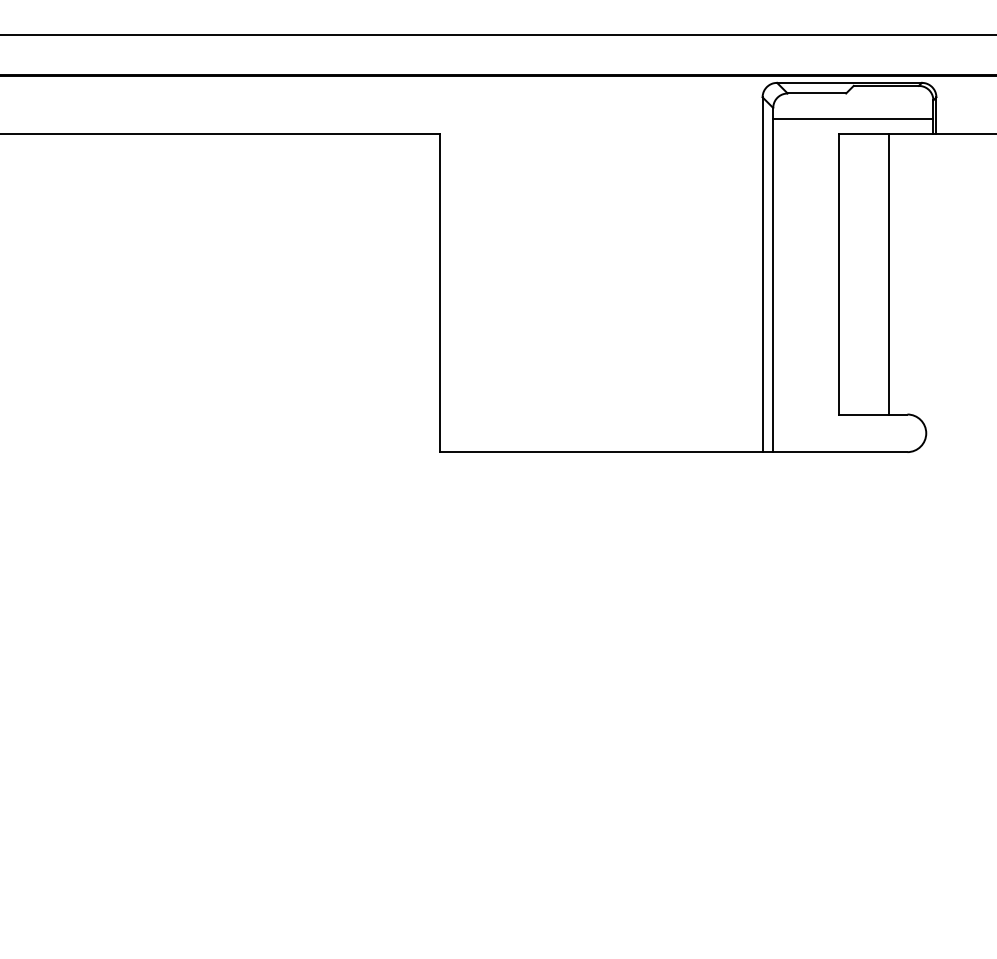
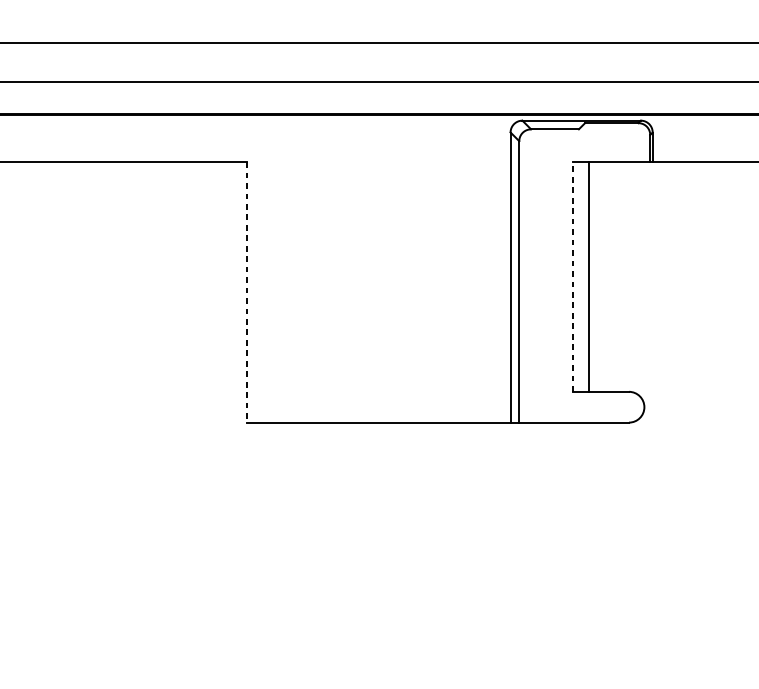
line: (853, 119) -> (584, 150), removed
line: (839, 273) -> (573, 276), solid -> dashed
line: (888, 273) -> (589, 276), moved
line: (439, 293) -> (246, 292), solid -> dashed

